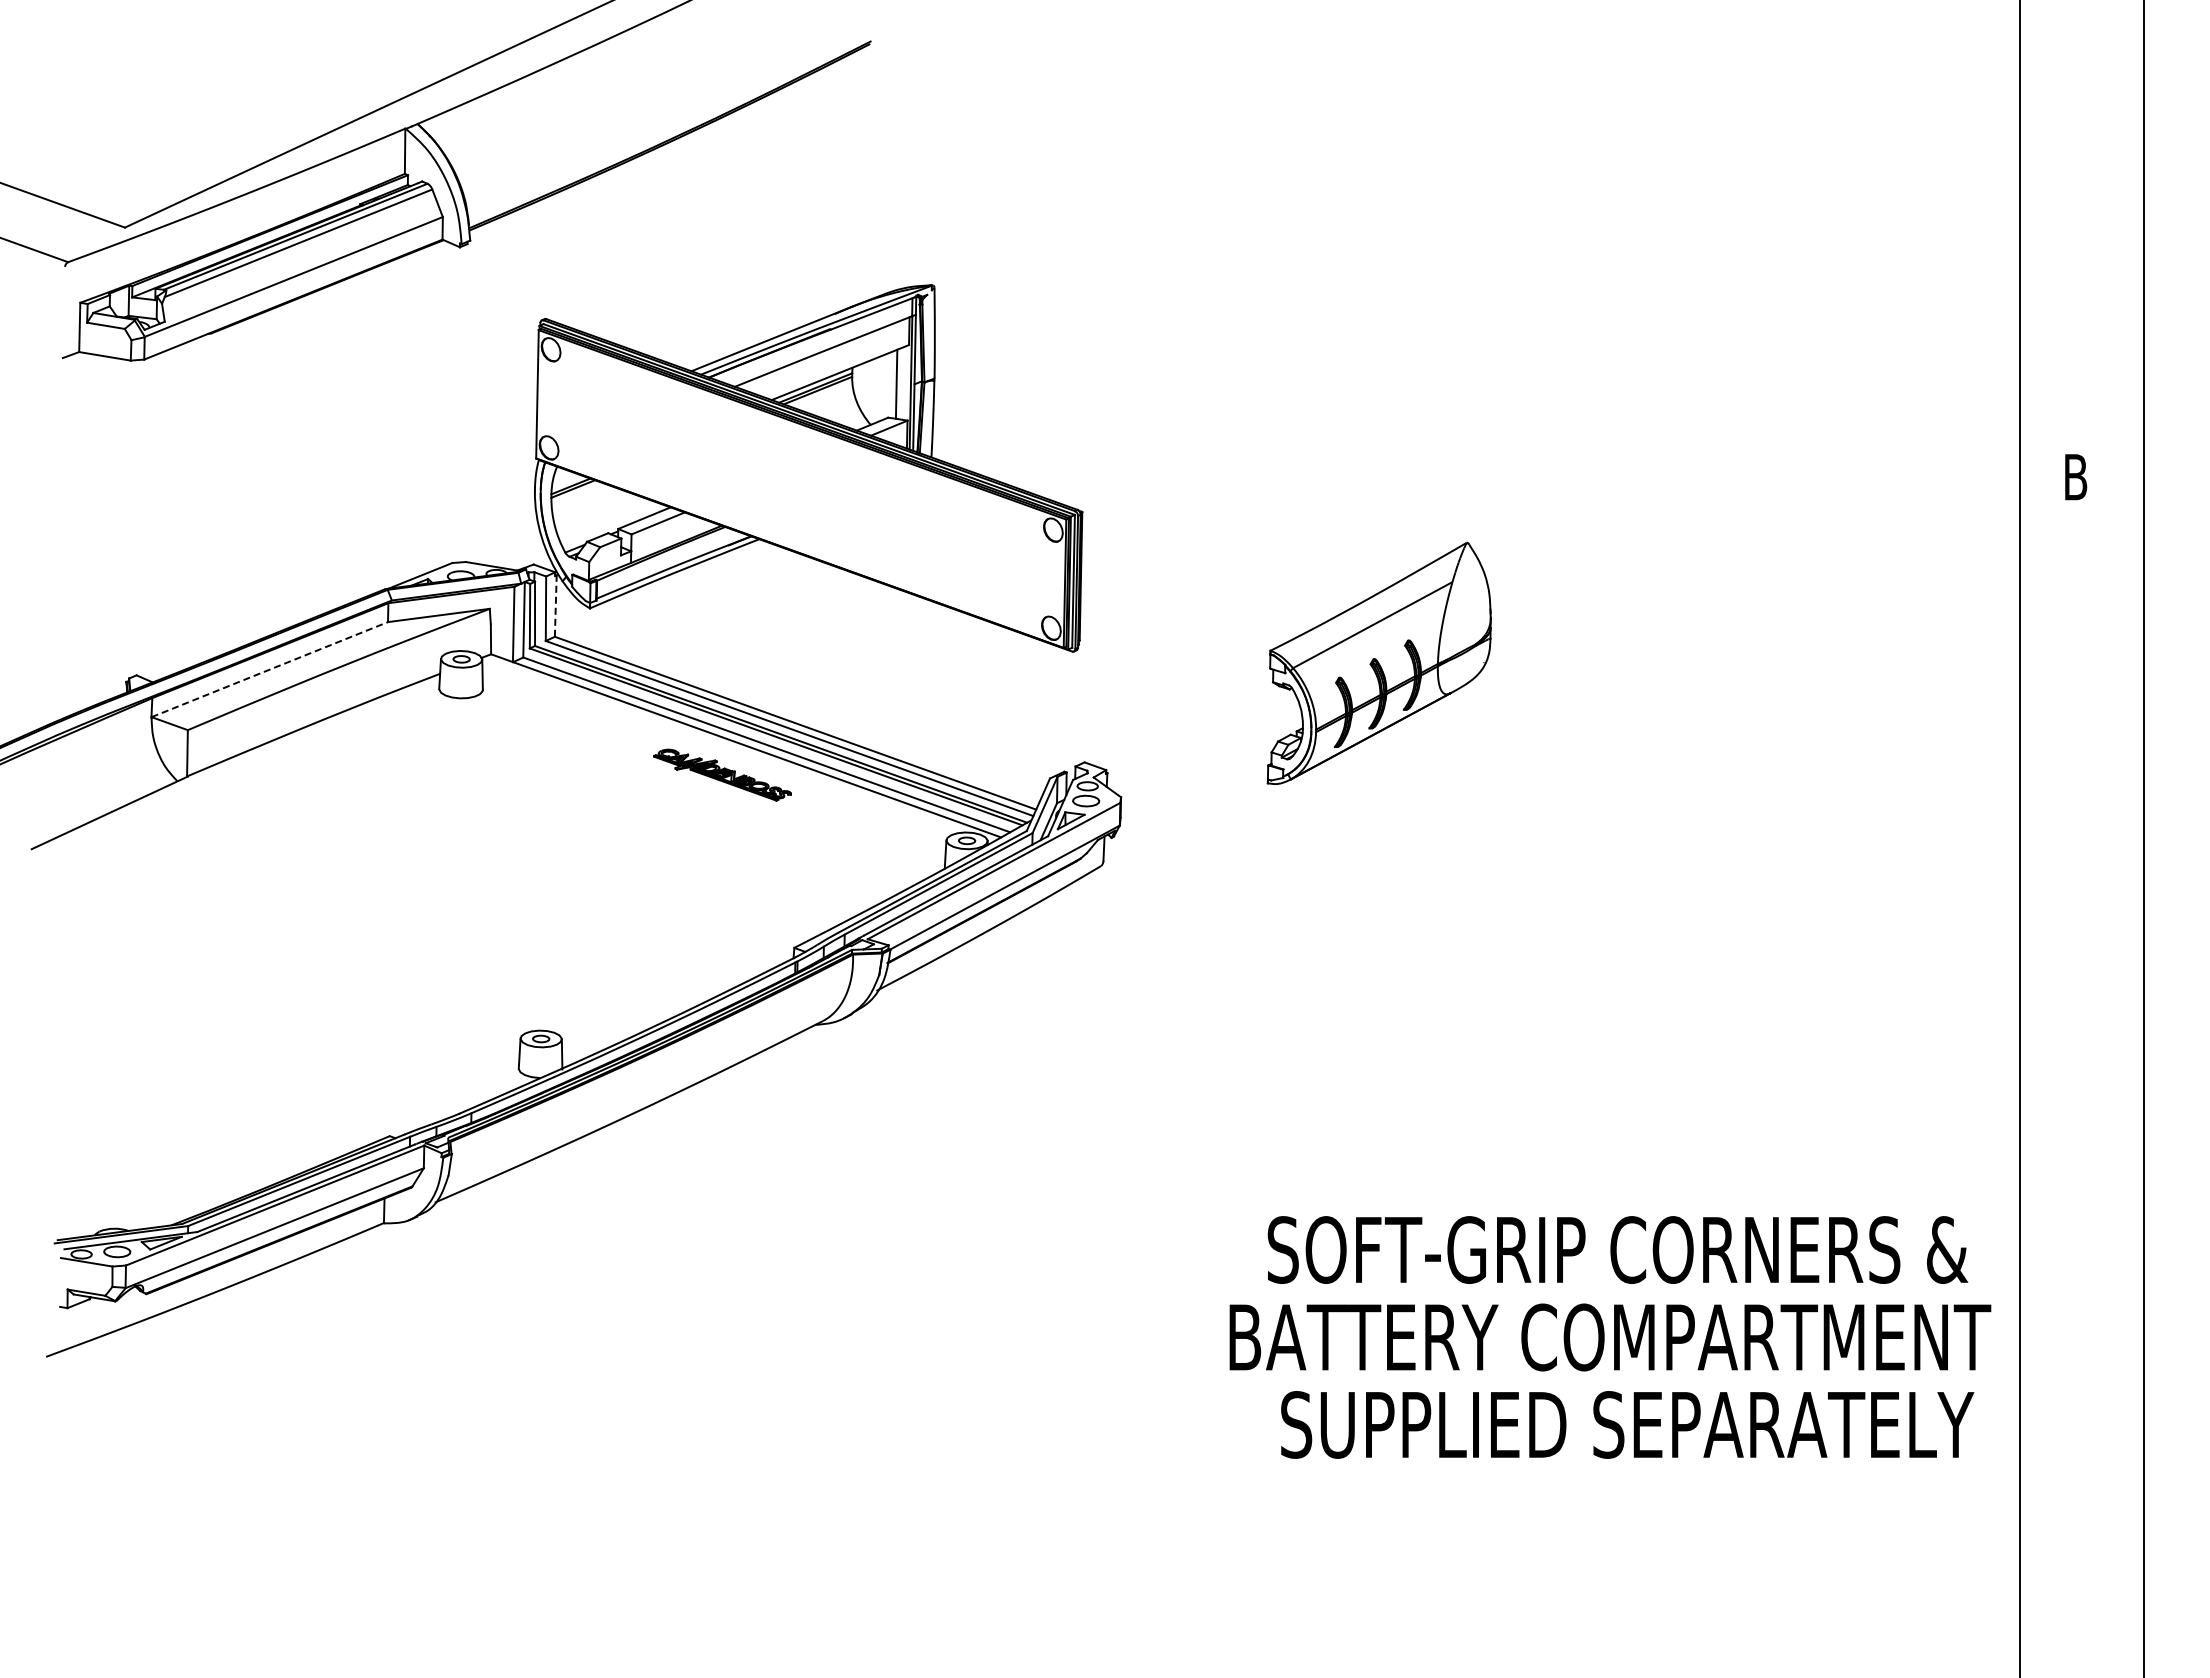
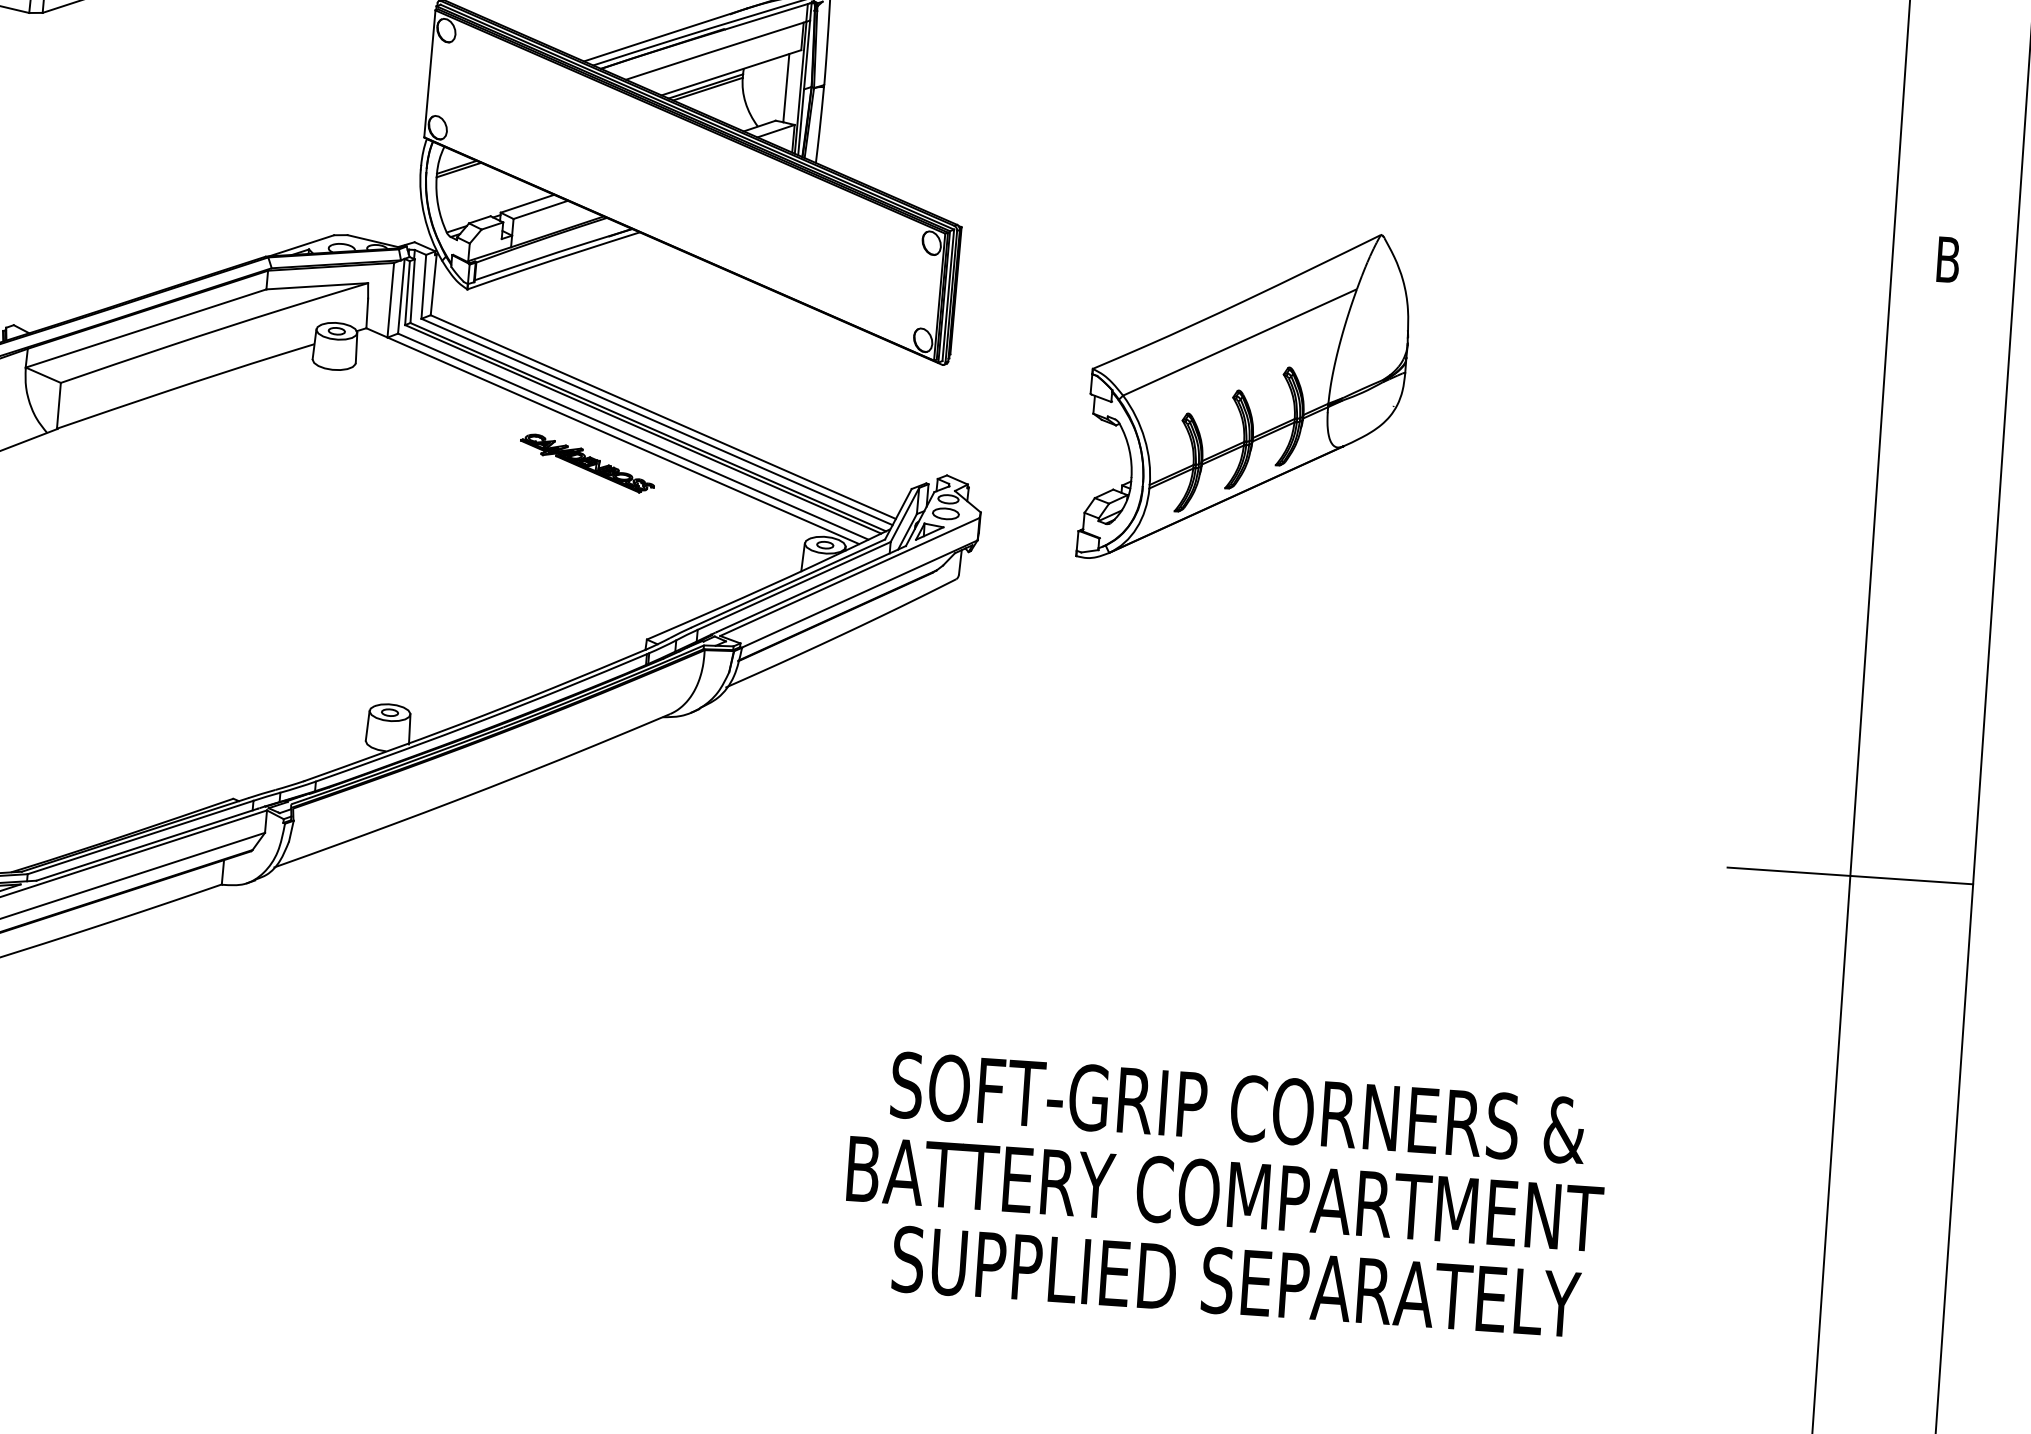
line: (555, 606) -> (433, 285), dashed -> solid
part: (1379, 663) -> (1245, 397), size x1.43
line: (270, 669) -> (146, 328), dashed -> solid
line: (2019, 1102) -> (1850, 875), added
text: (1610, 1337) -> (1225, 1194), moved

